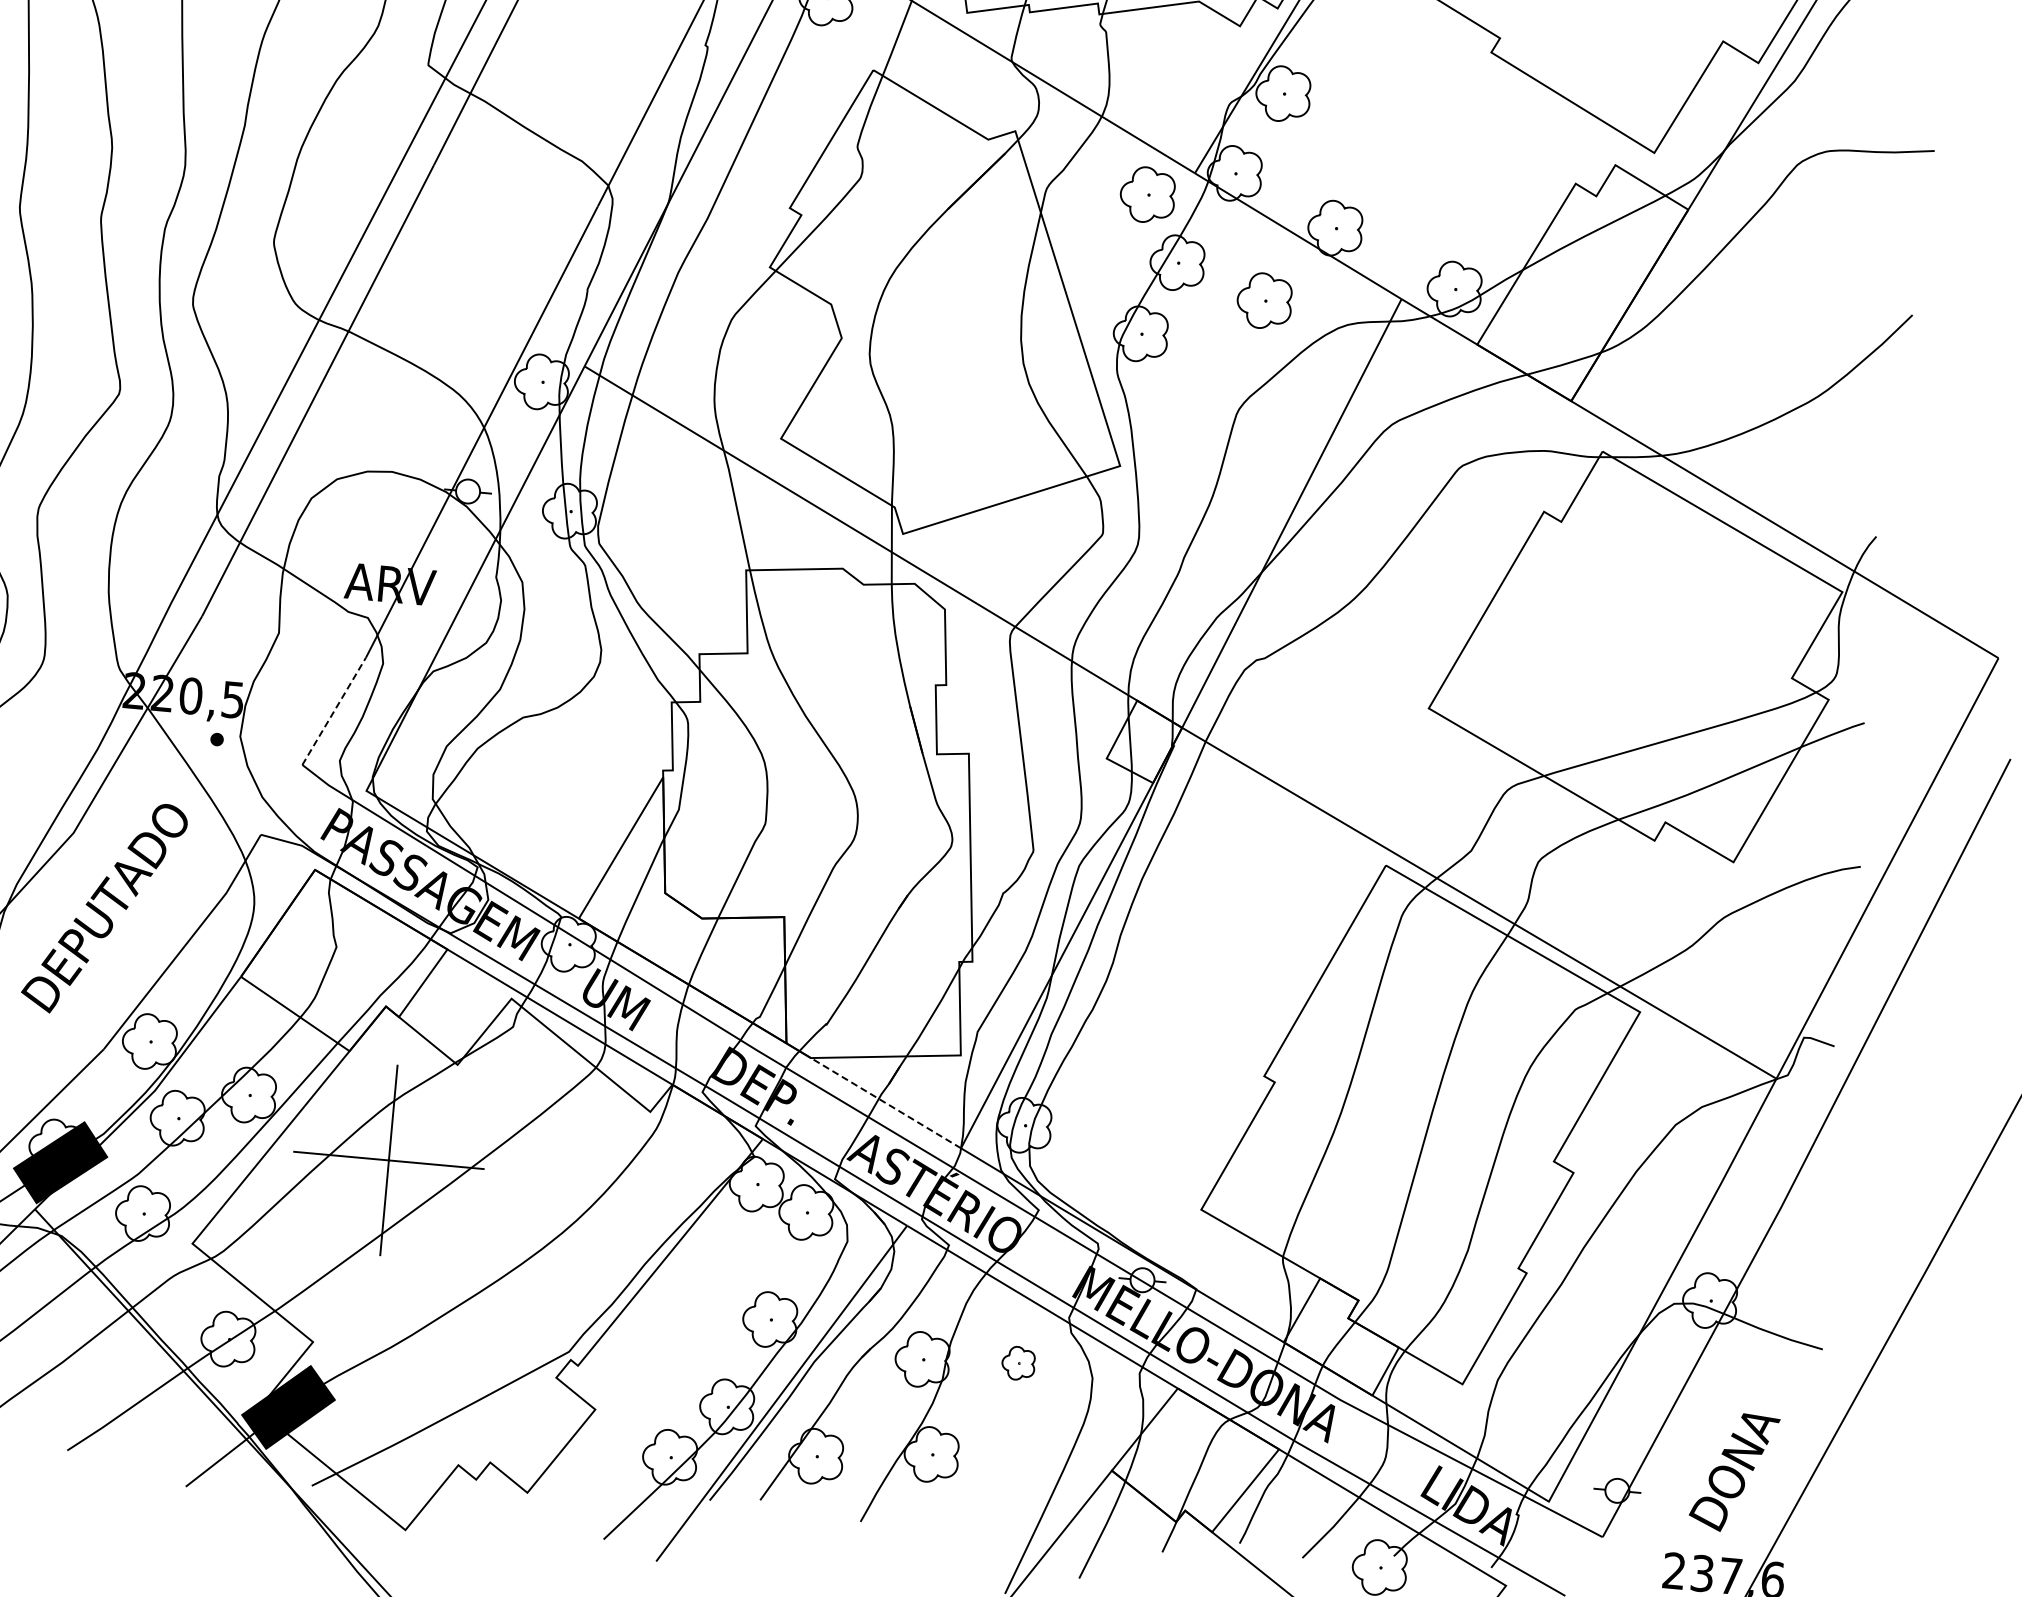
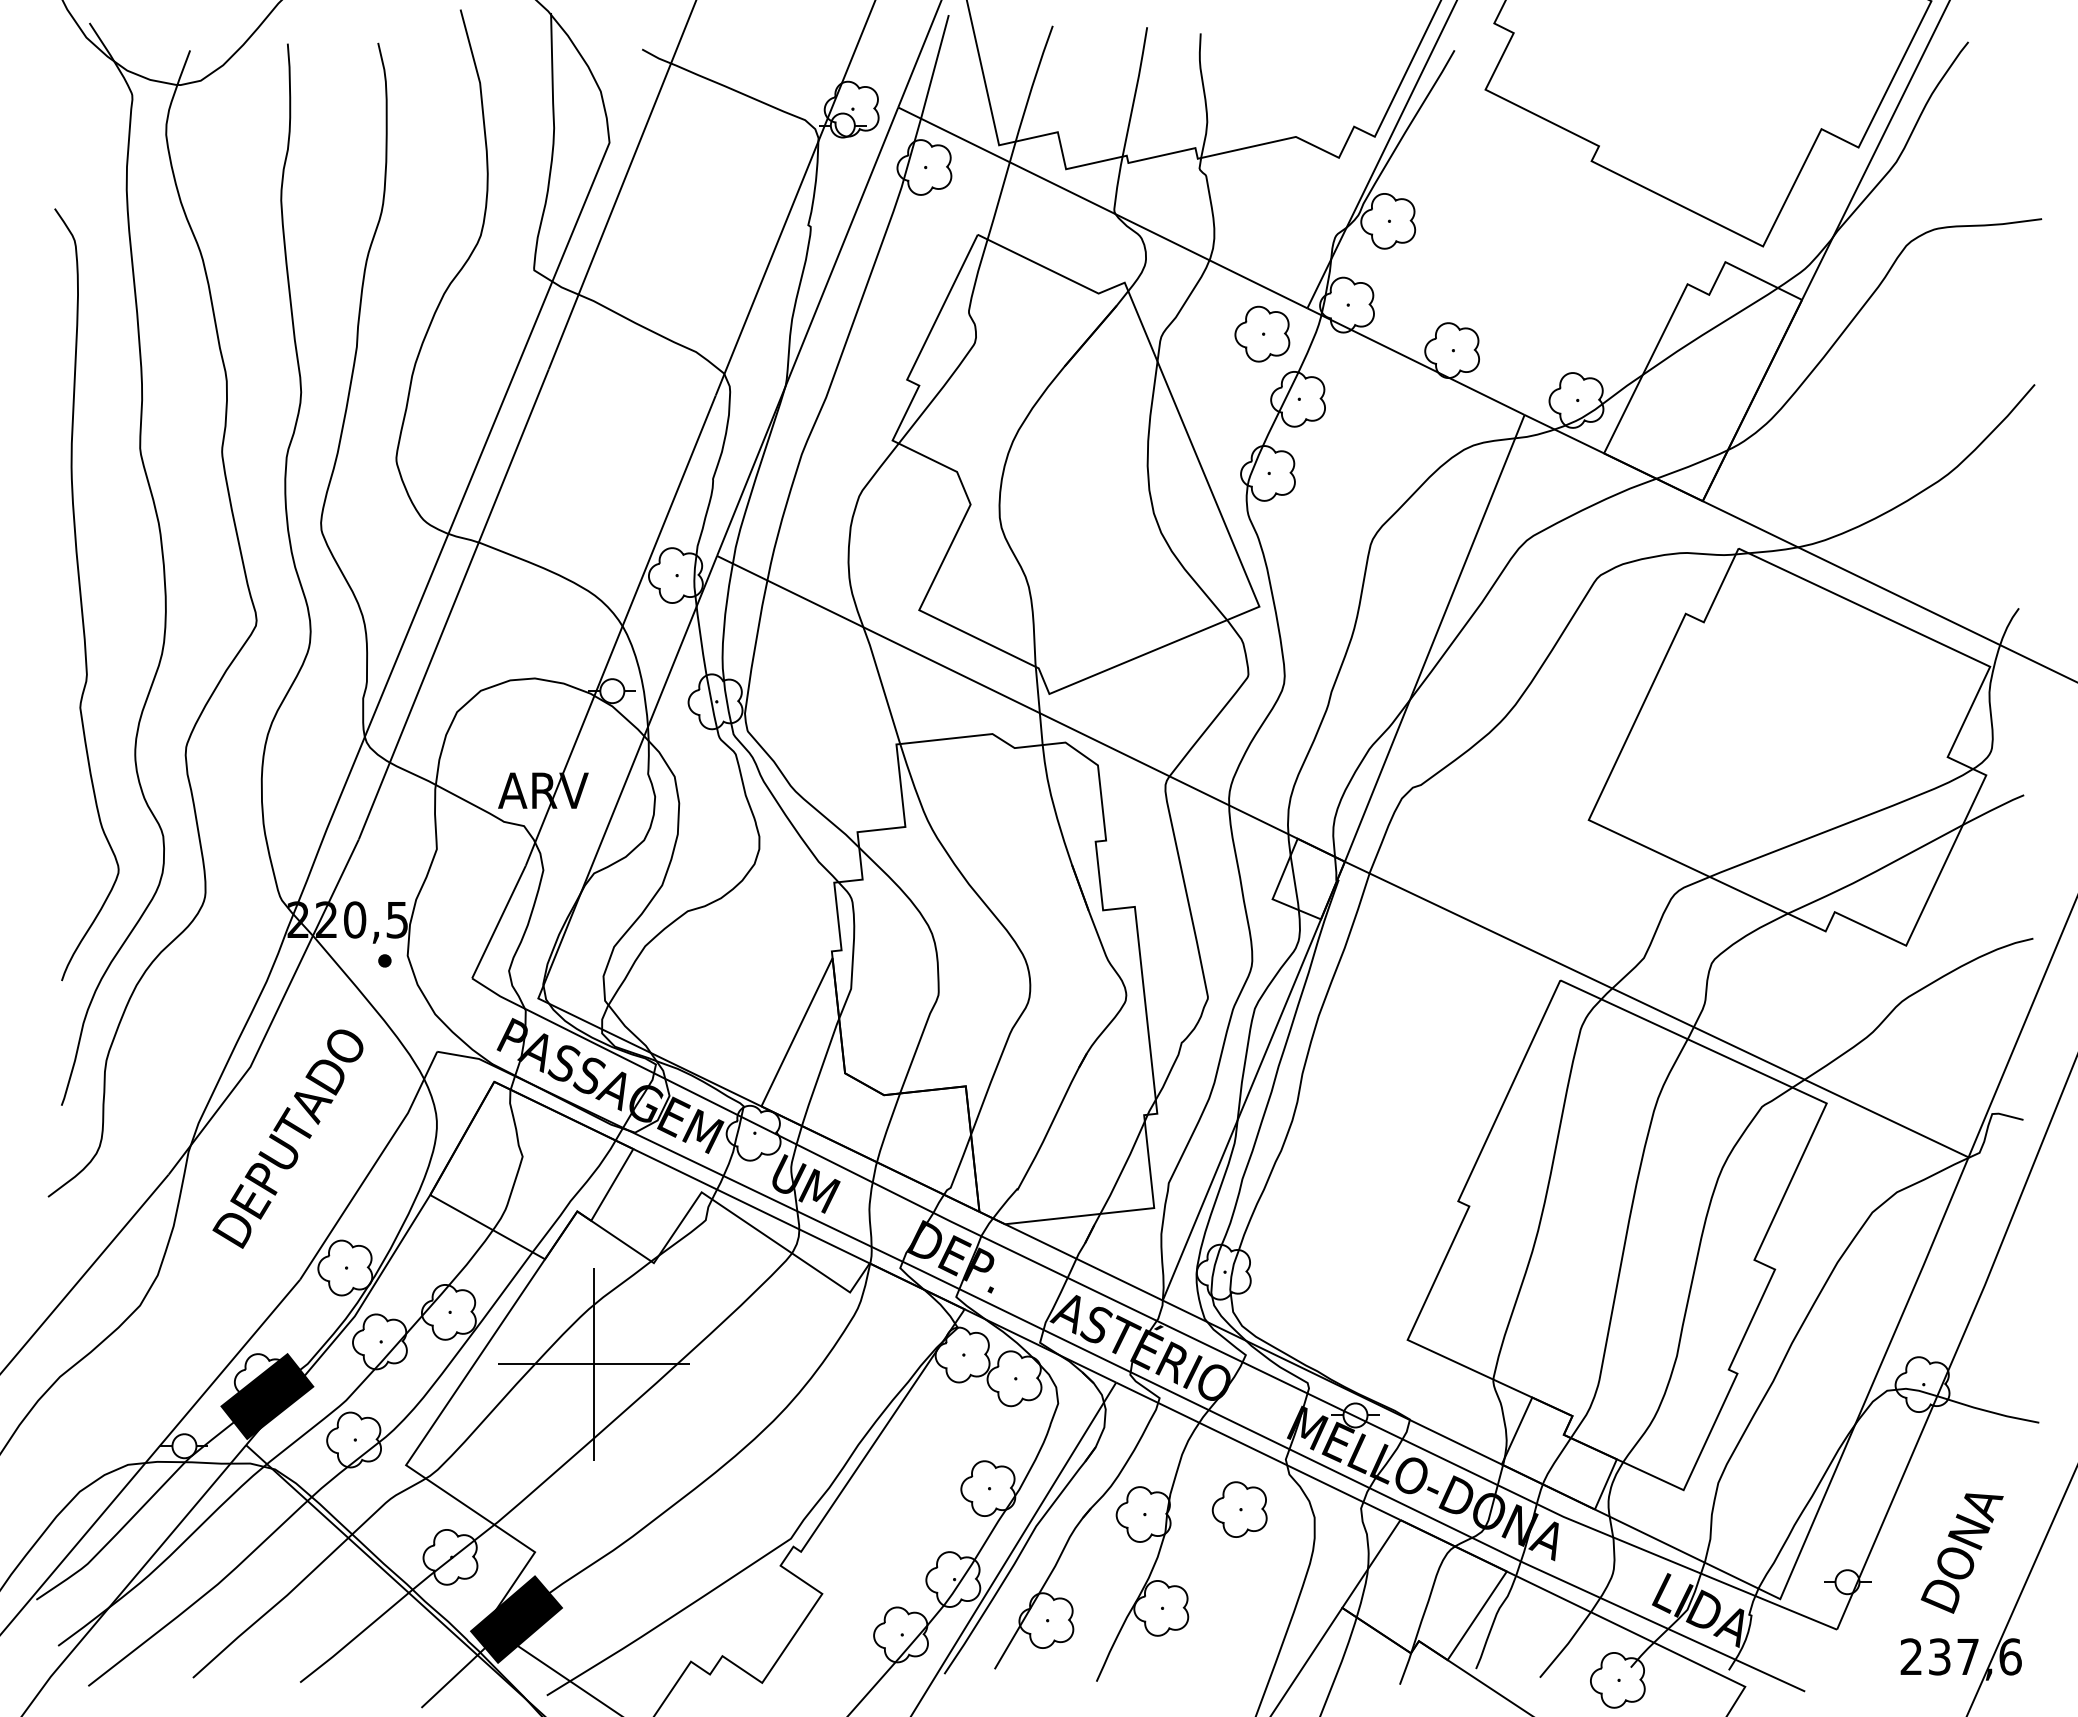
part: (1264, 300) -> (1388, 428), removed
line: (334, 710) -> (499, 921), dashed -> solid
line: (885, 1103) -> (1083, 1262), dashed -> solid
part: (1018, 1363) -> (1239, 1509), size x1.67

